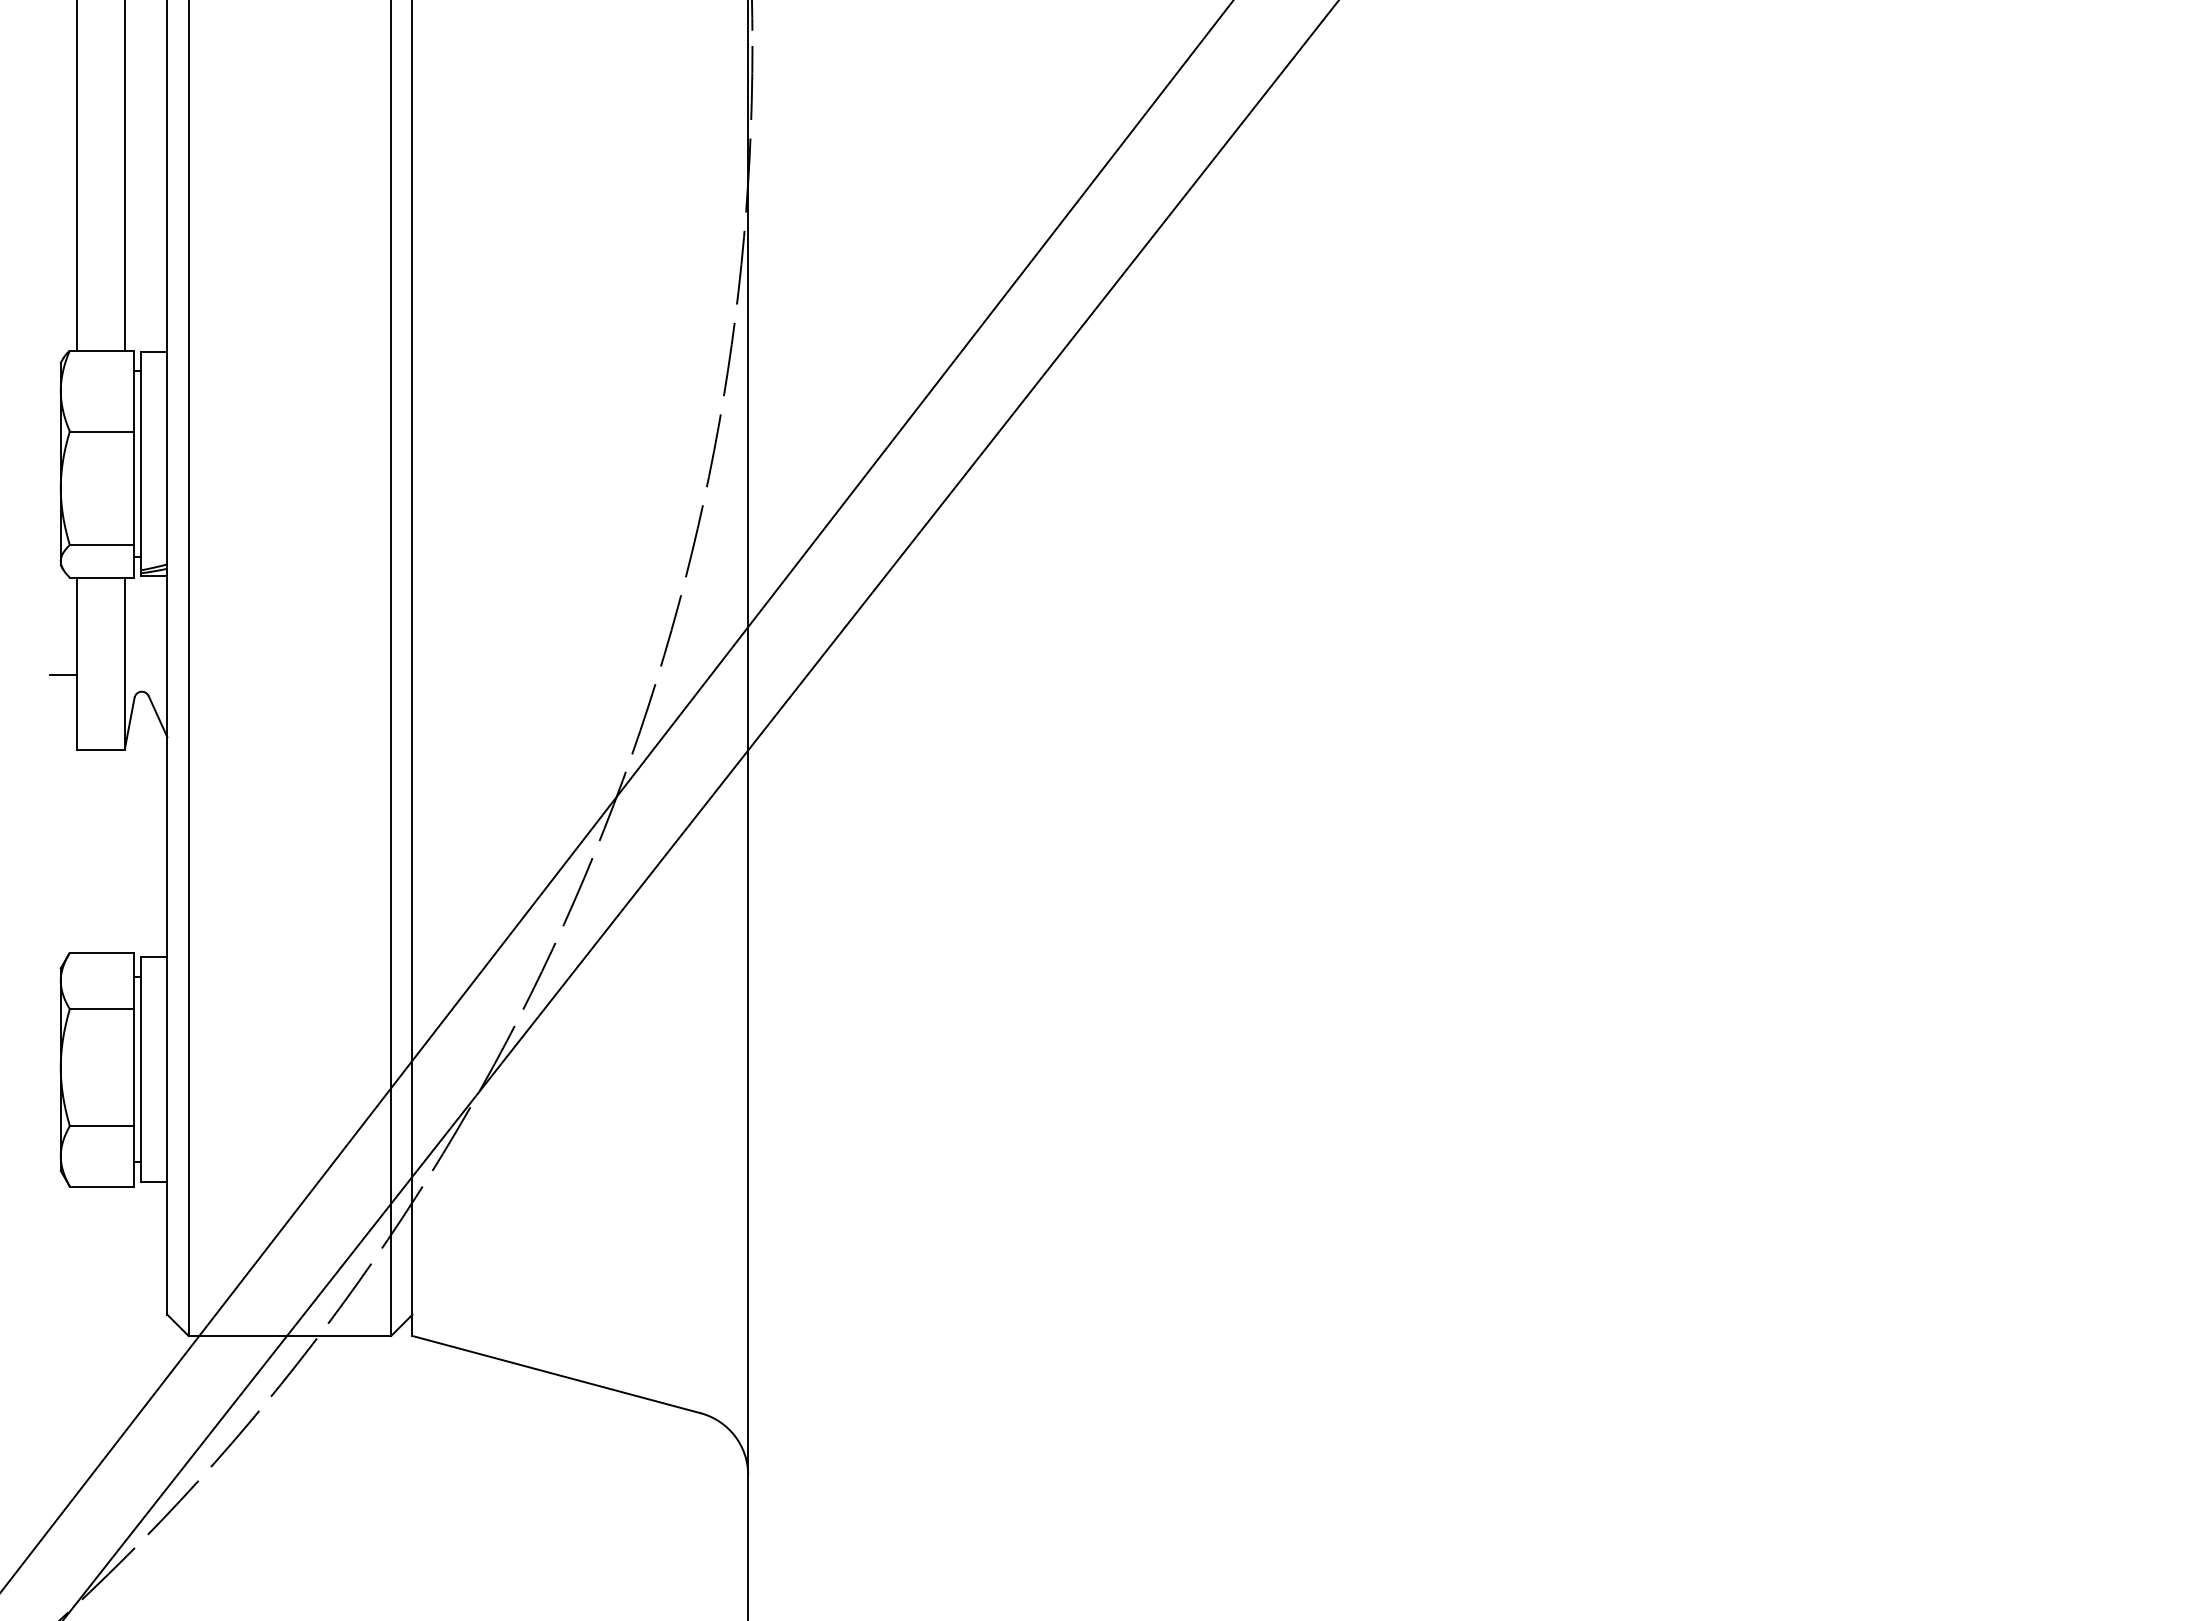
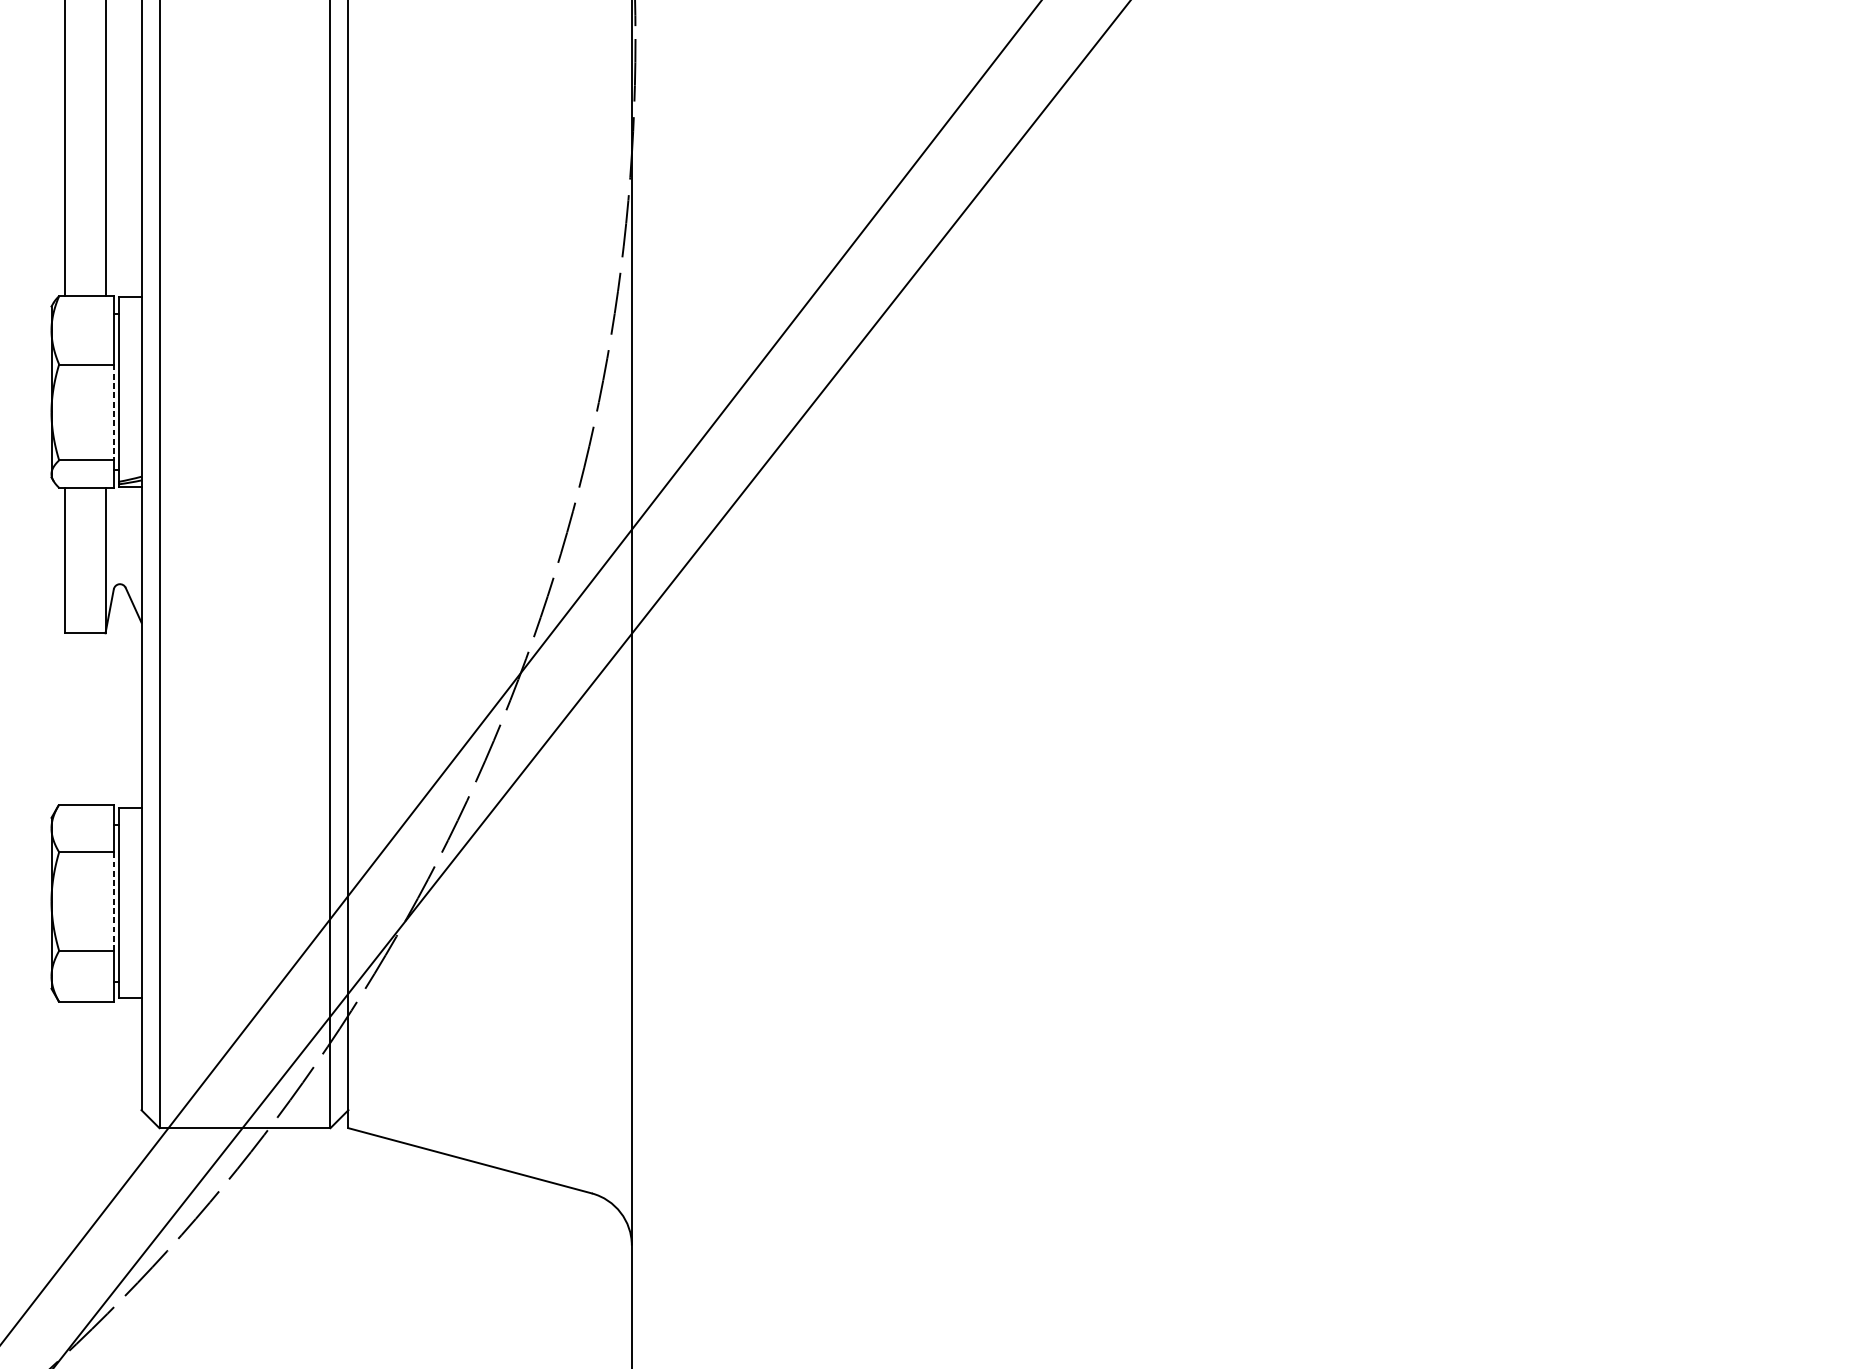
line: (134, 488) -> (113, 412), solid -> dashed
line: (63, 674) -> (53, 569), removed
line: (134, 1068) -> (113, 902), solid -> dashed

